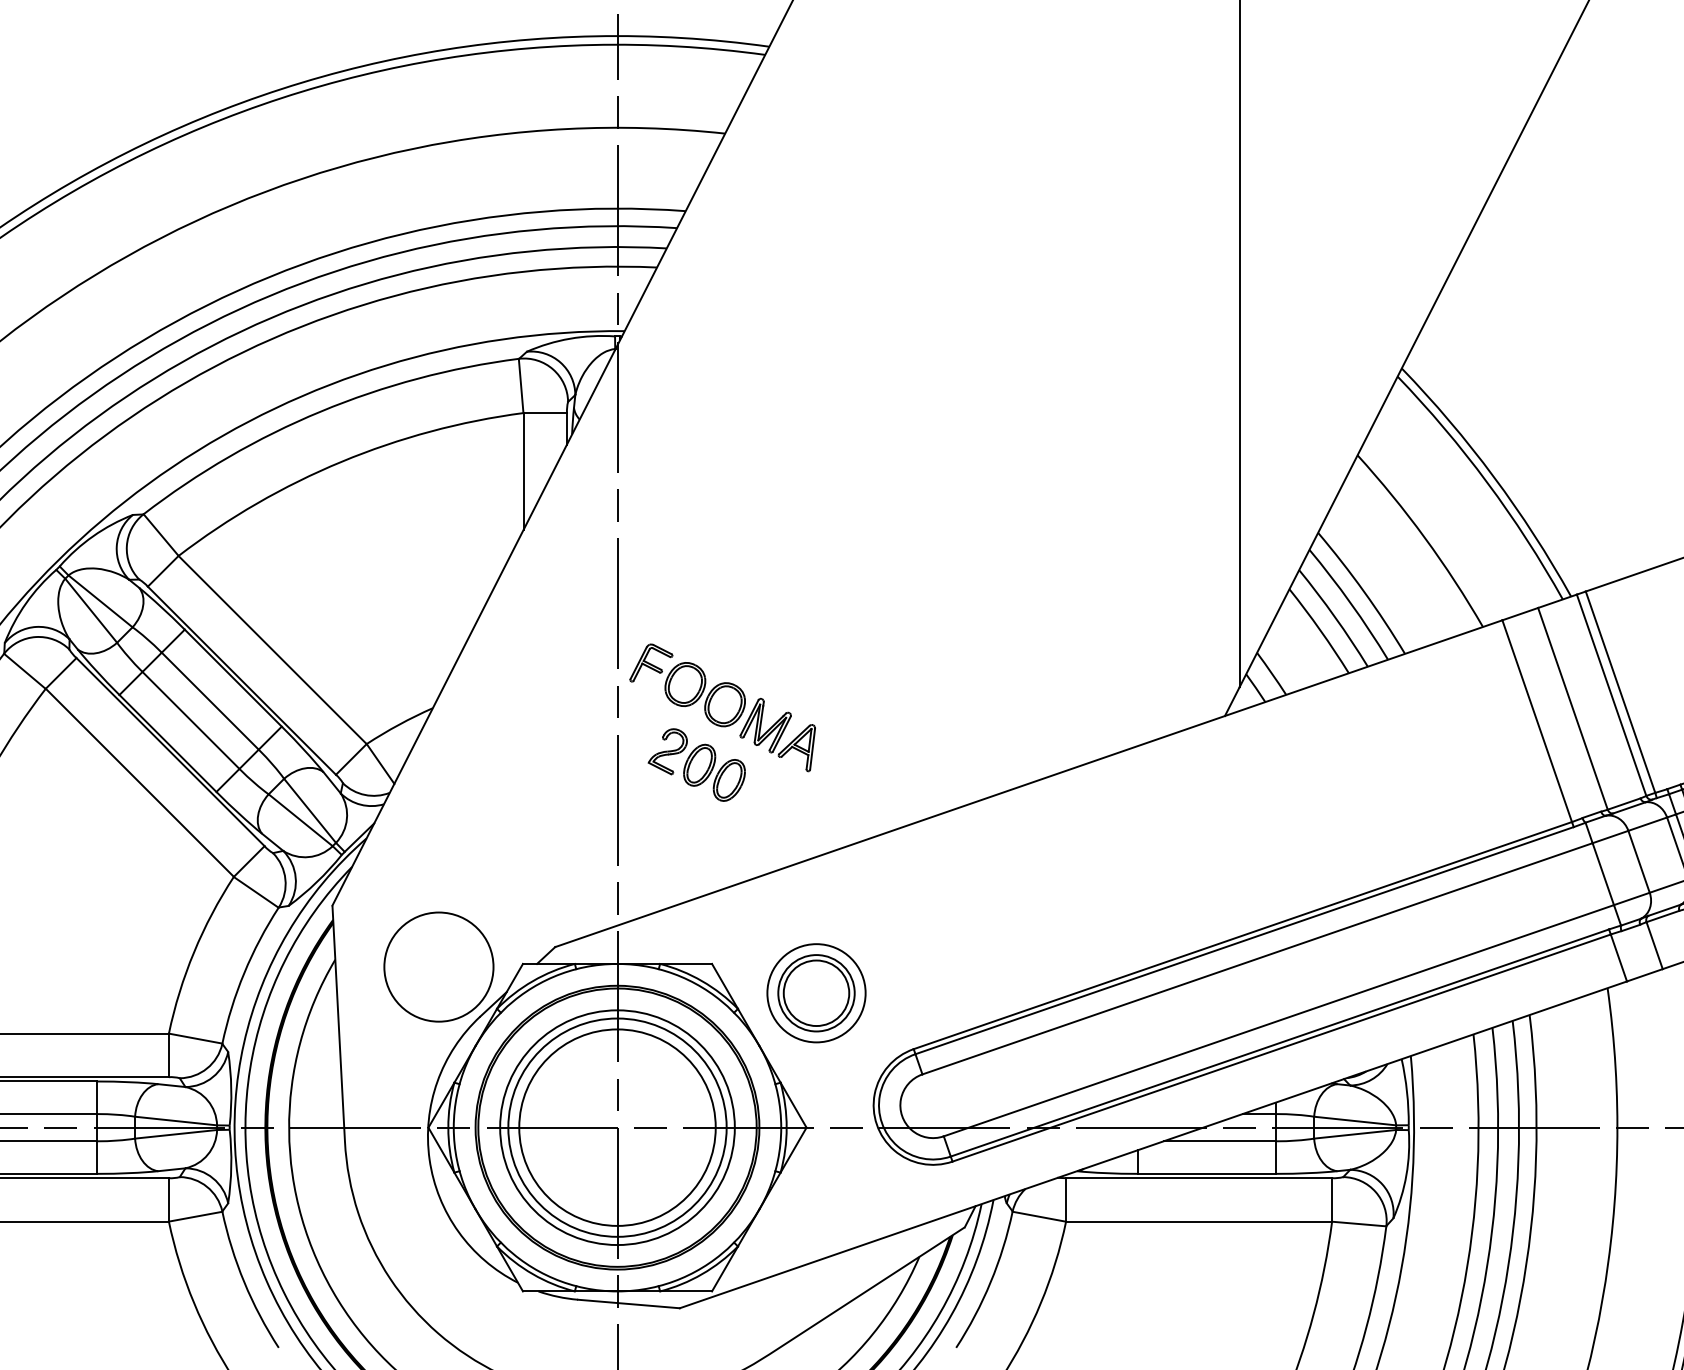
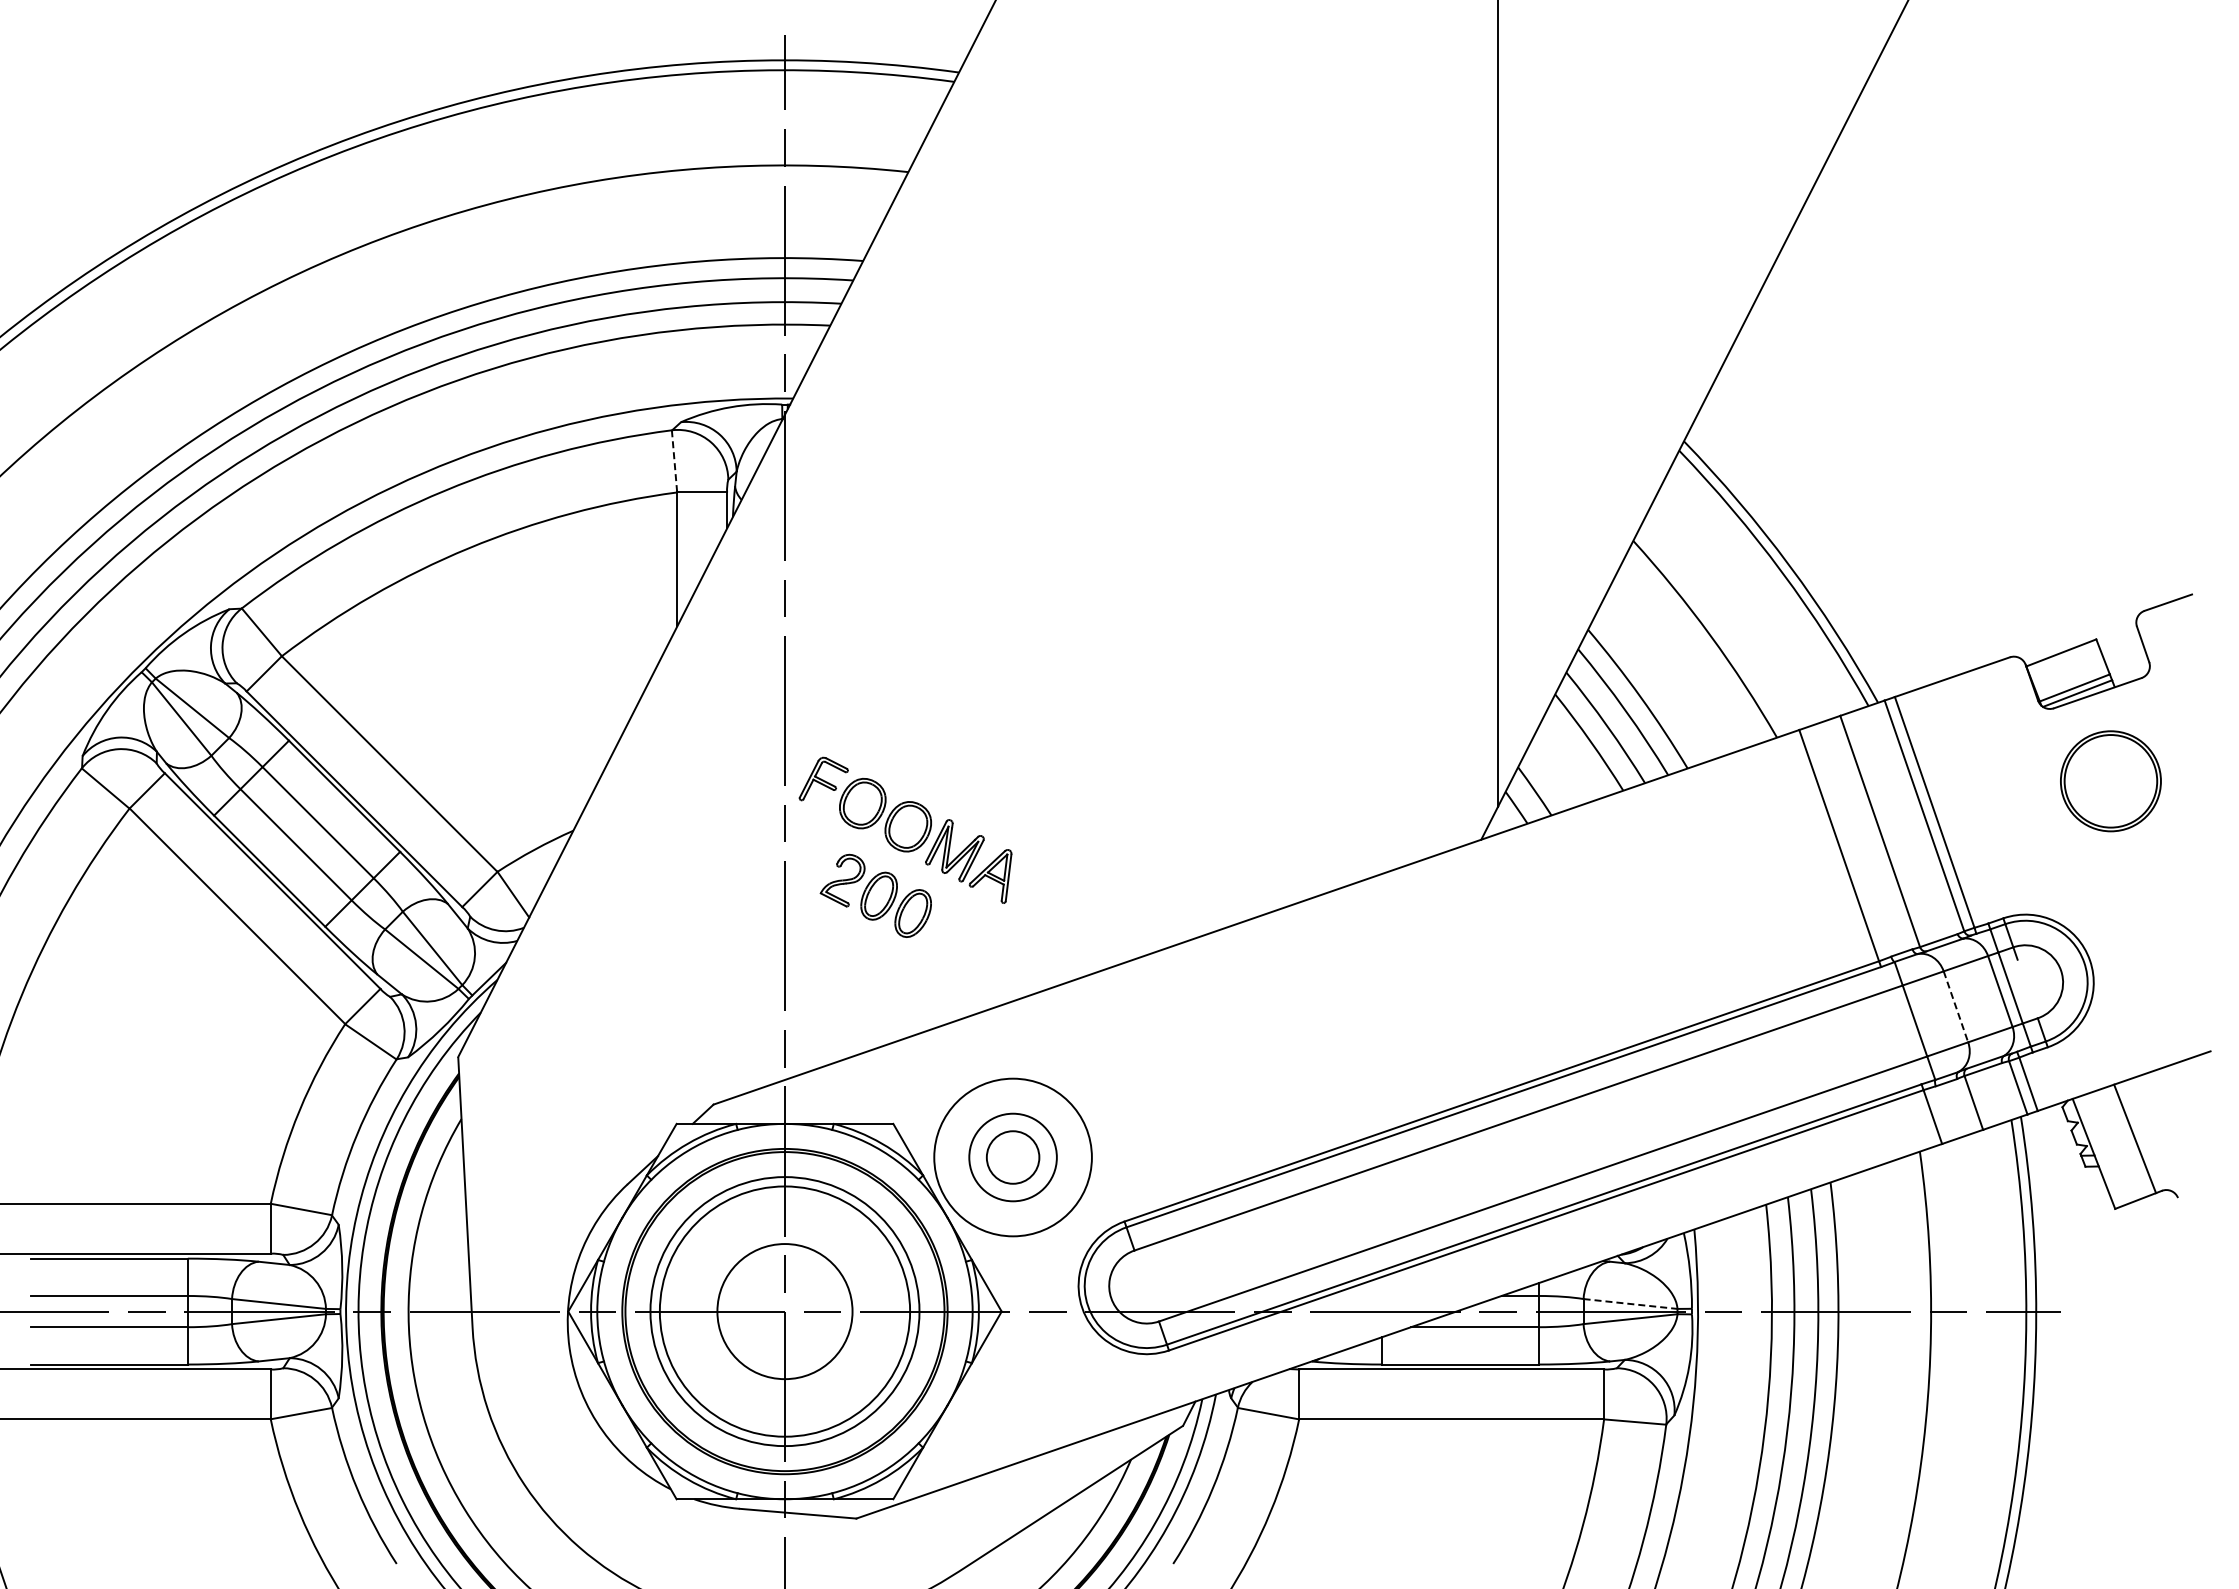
line: (521, 386) -> (674, 461), solid -> dashed
line: (1638, 861) -> (1955, 1006), solid -> dashed
circle: (438, 967) -> (579, 1127), removed
circle: (815, 993) -> (1012, 1157), size x0.7
circle: (815, 993) -> (1012, 1157), size x1.4
line: (1356, 1121) -> (1631, 1304), solid -> dashed
circle: (617, 1127) -> (784, 1311), size x0.6

